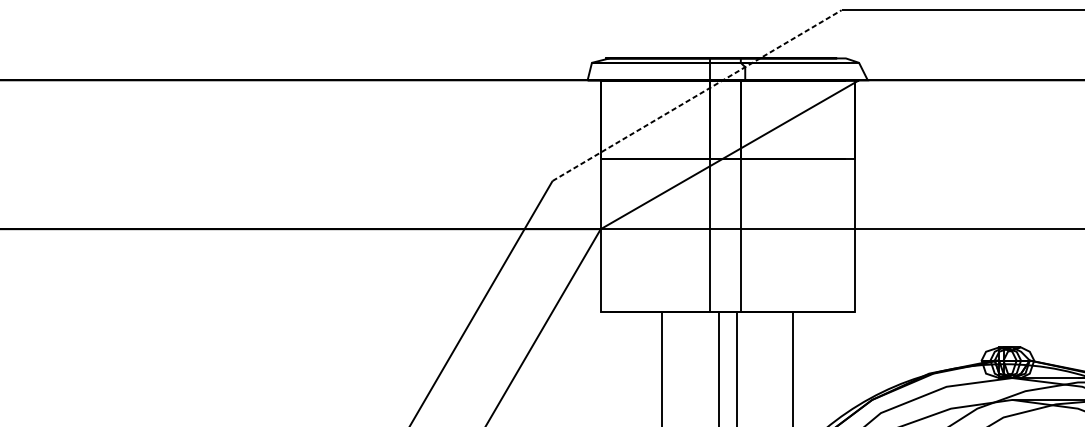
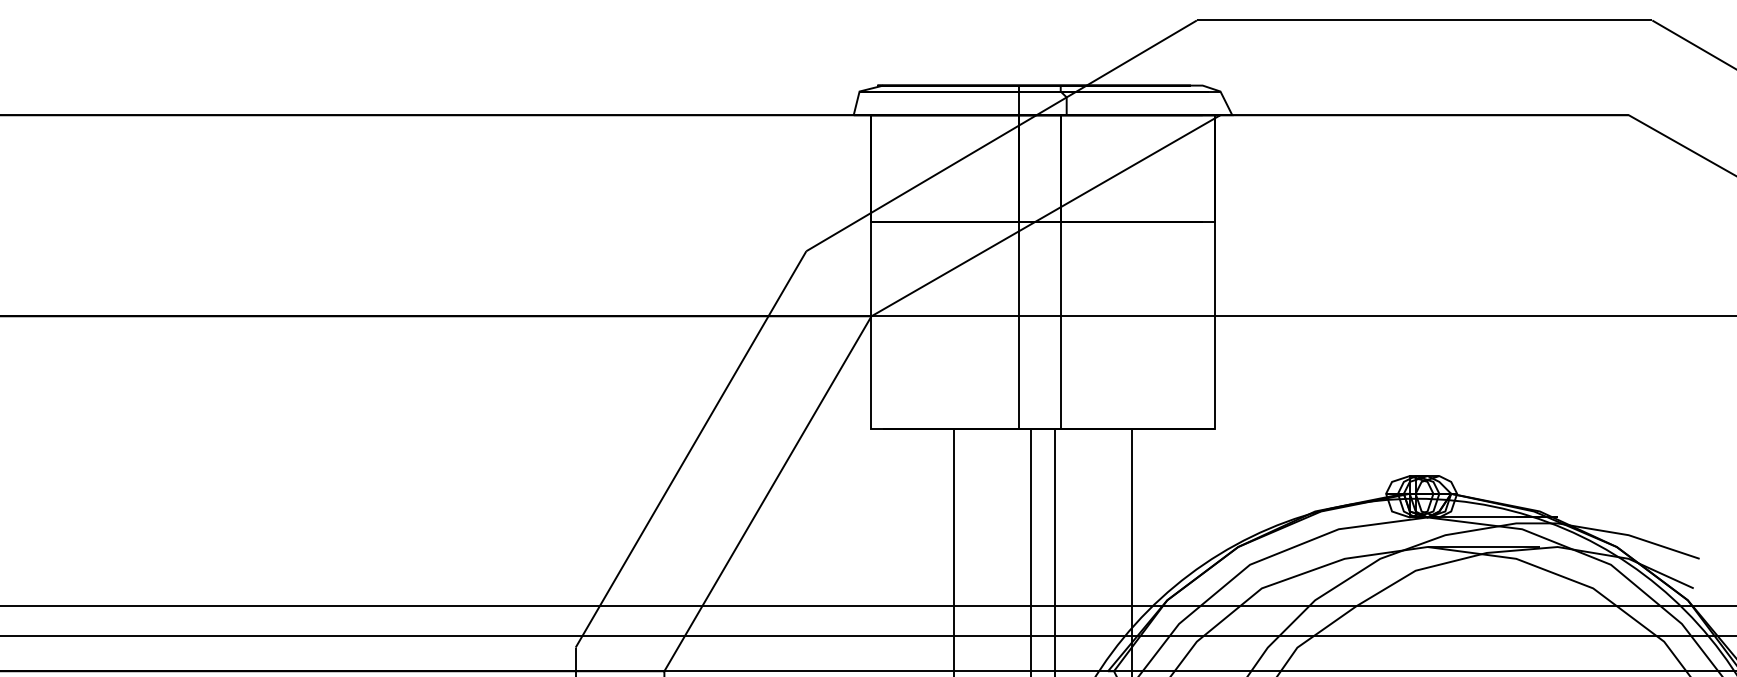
line: (696, 95) -> (1001, 135), dashed -> solid

